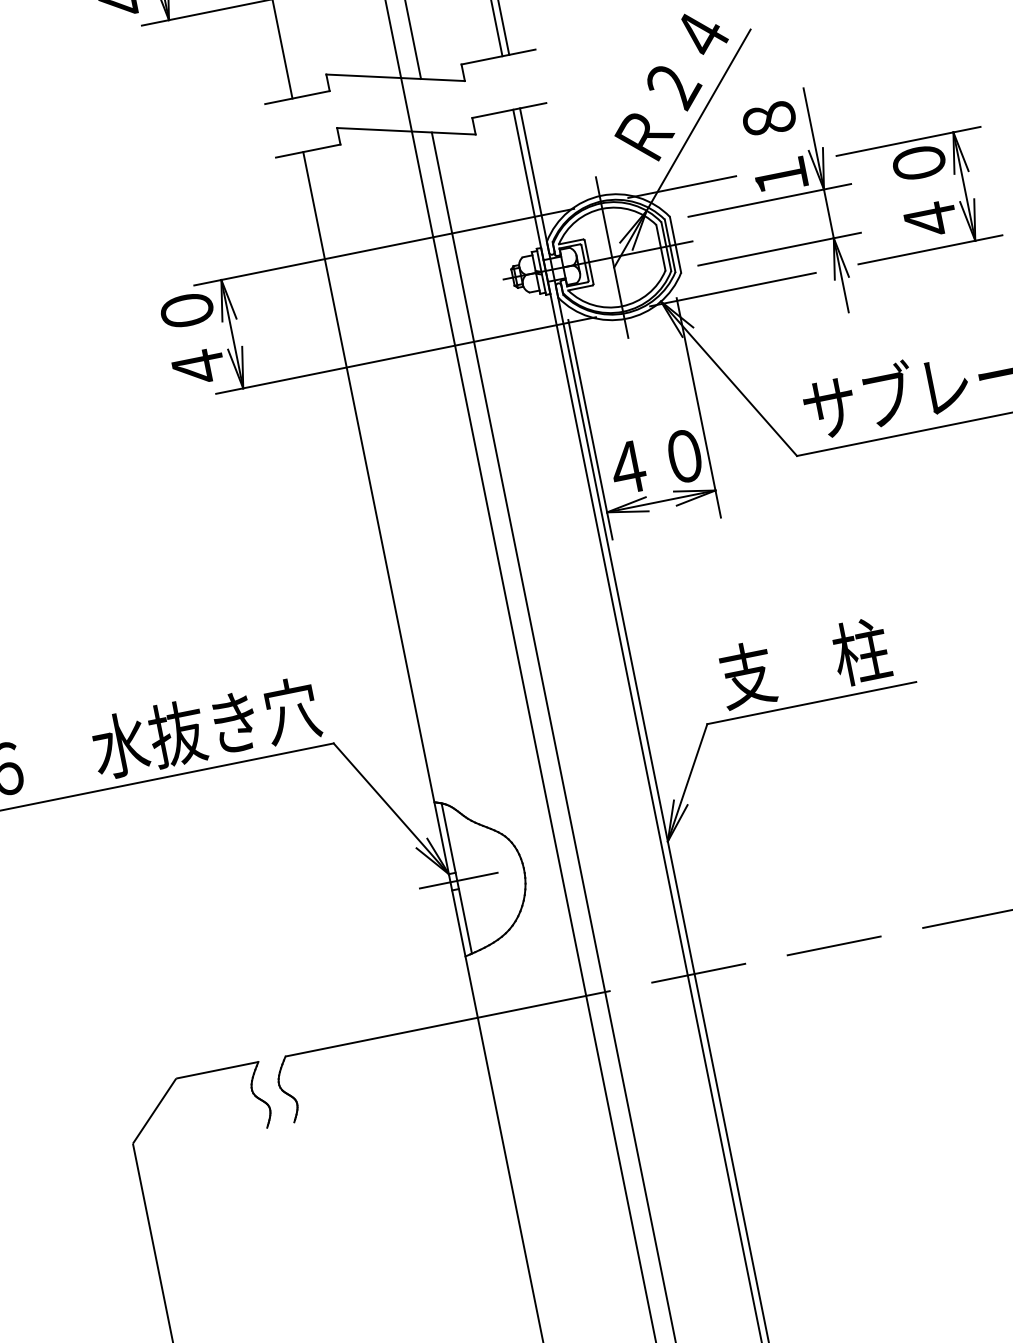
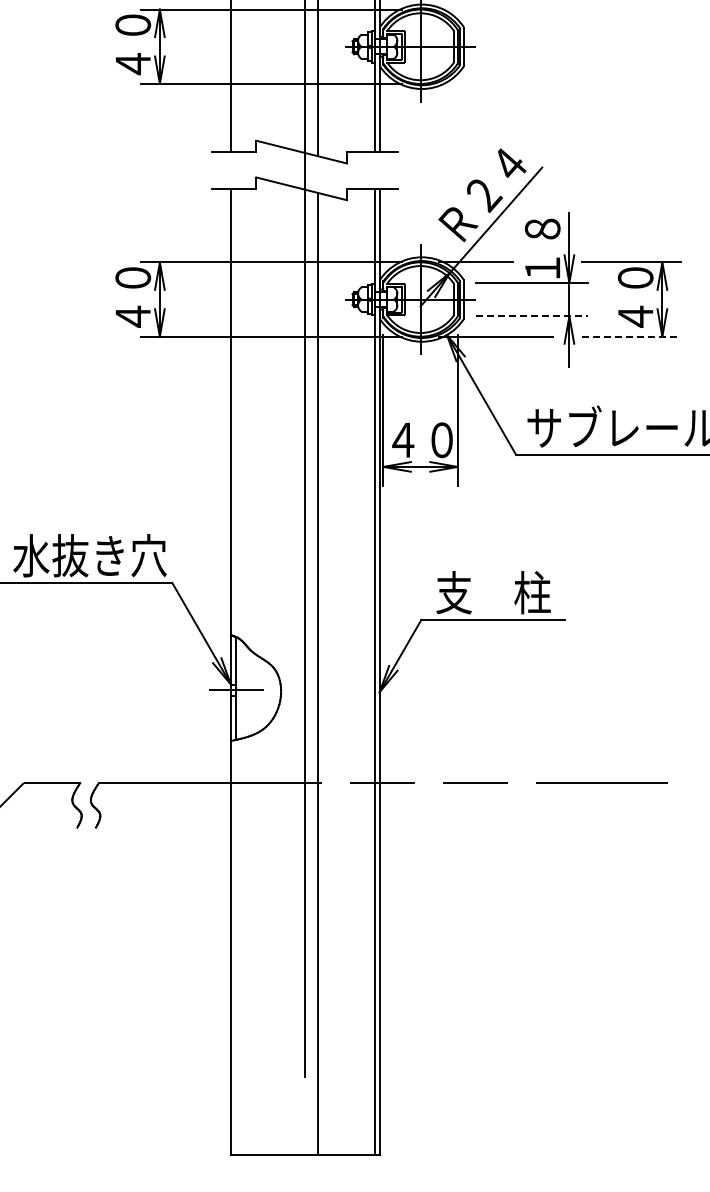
line: (780, 249) -> (532, 316), solid -> dashed
line: (931, 249) -> (632, 336), solid -> dashed

